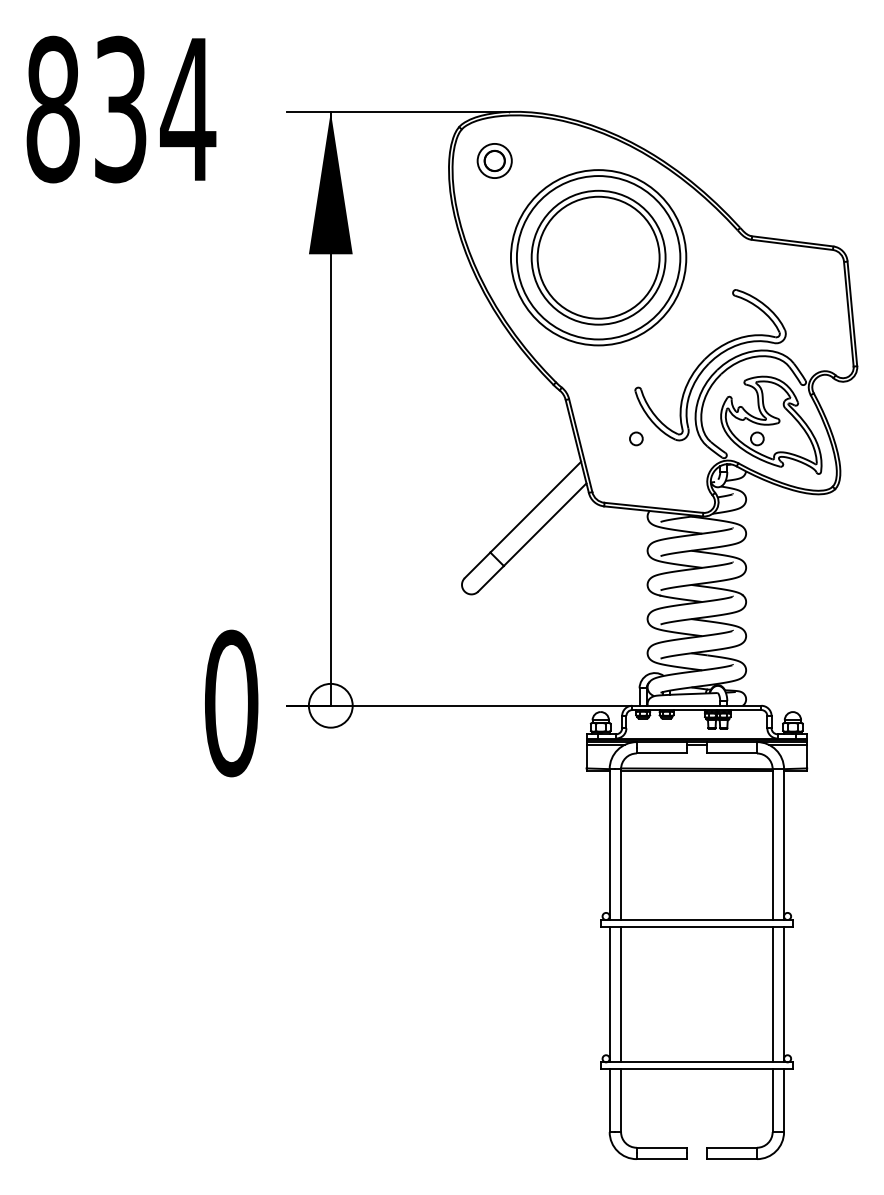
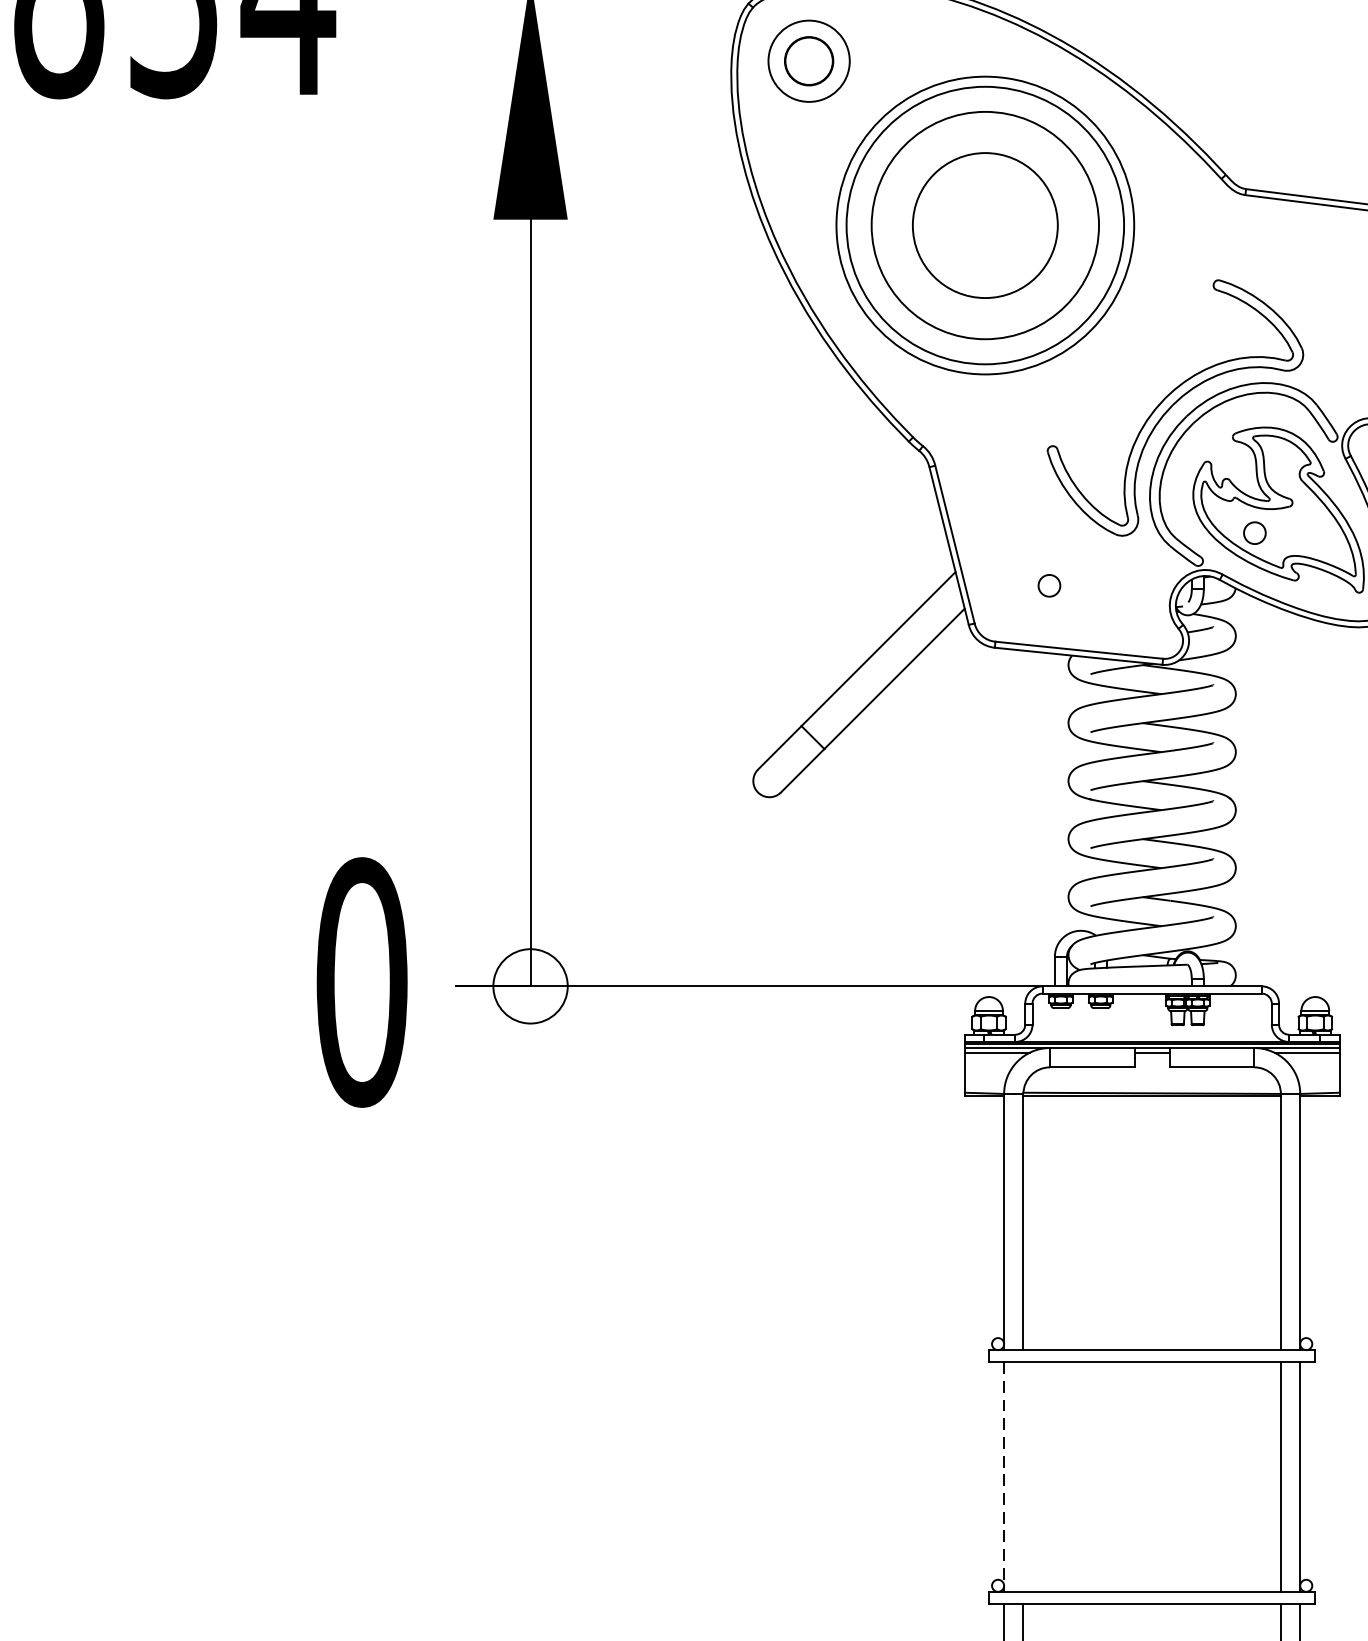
part: (494, 160) -> (808, 60), size x1.4
circle: (598, 257) -> (985, 225), size x0.7
circle: (636, 438) -> (1049, 585), moved
line: (609, 994) -> (1003, 1476), solid -> dashed
line: (621, 994) -> (1024, 1476), removed

